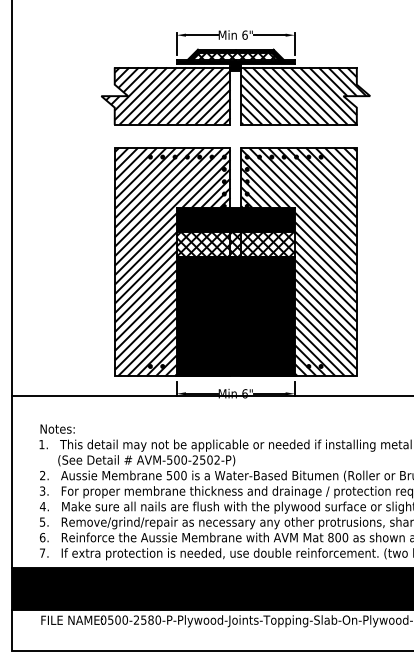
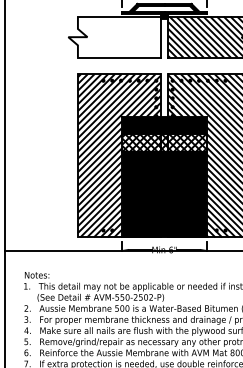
hatch: (234, 56) -> (163, 8), removed
hatch: (168, 95) -> (116, 36), removed
text: (176, 459) -> (122, 297), AVM-500-2502-P) -> AVM-550-2502-P)

